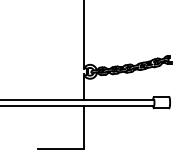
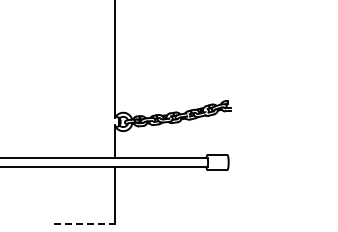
line: (60, 149) -> (84, 224), solid -> dashed

